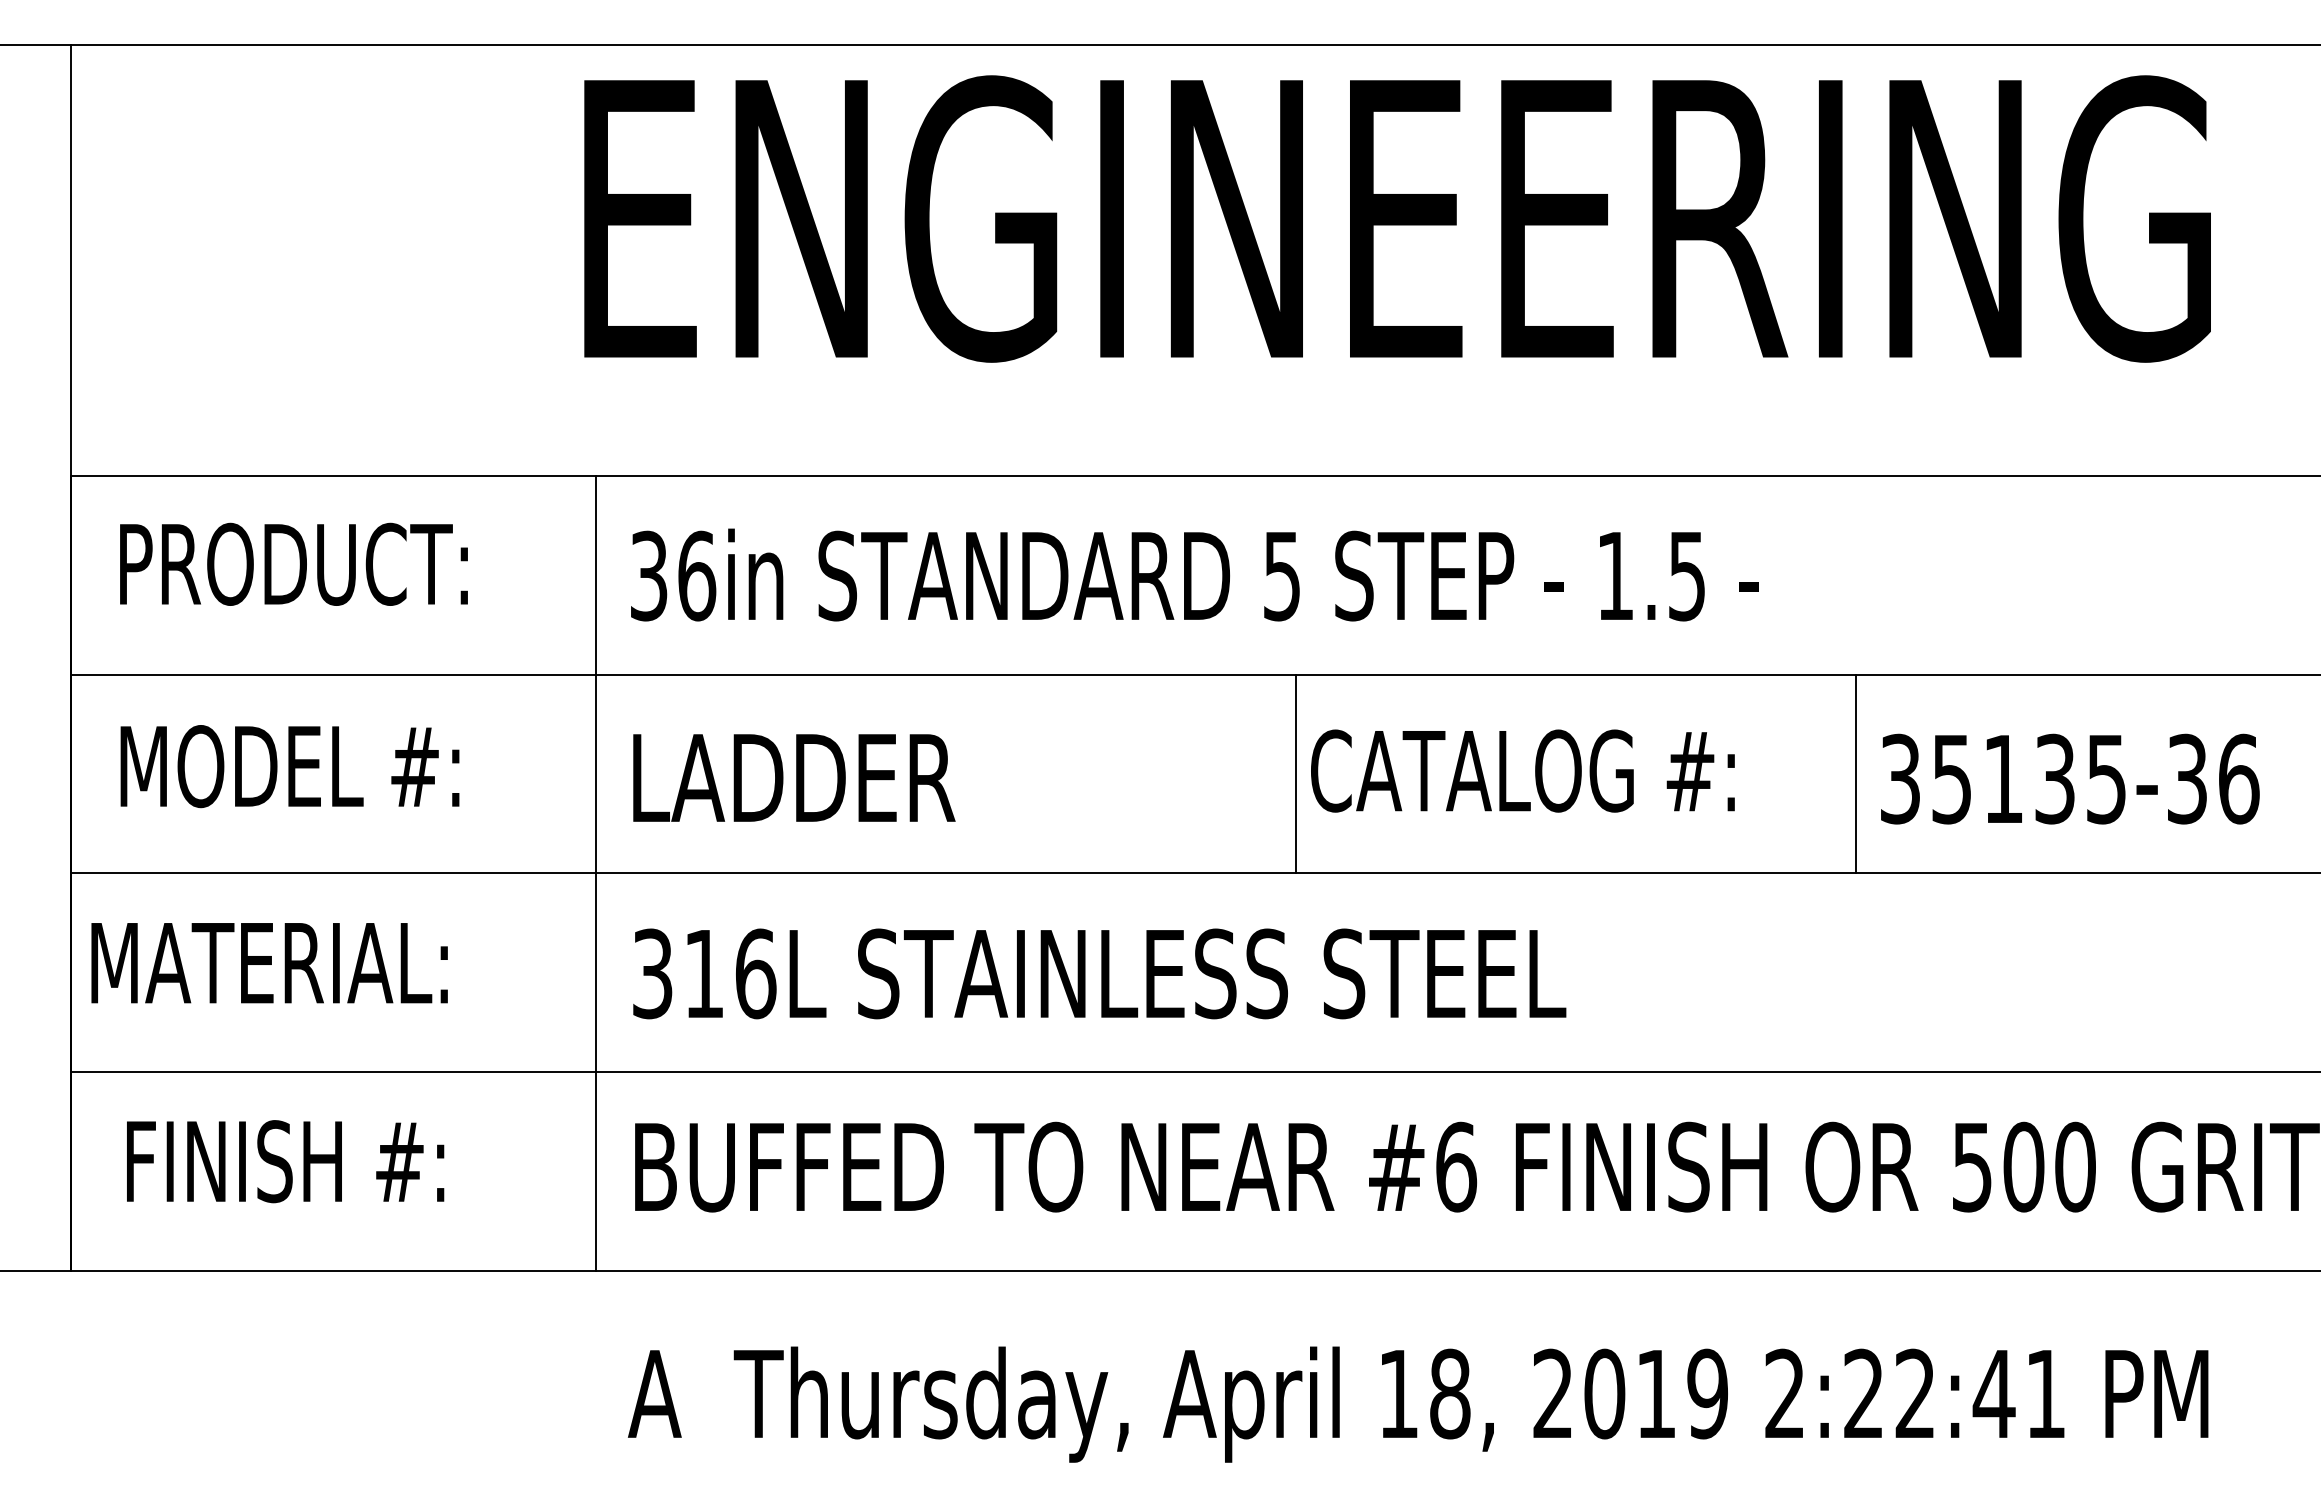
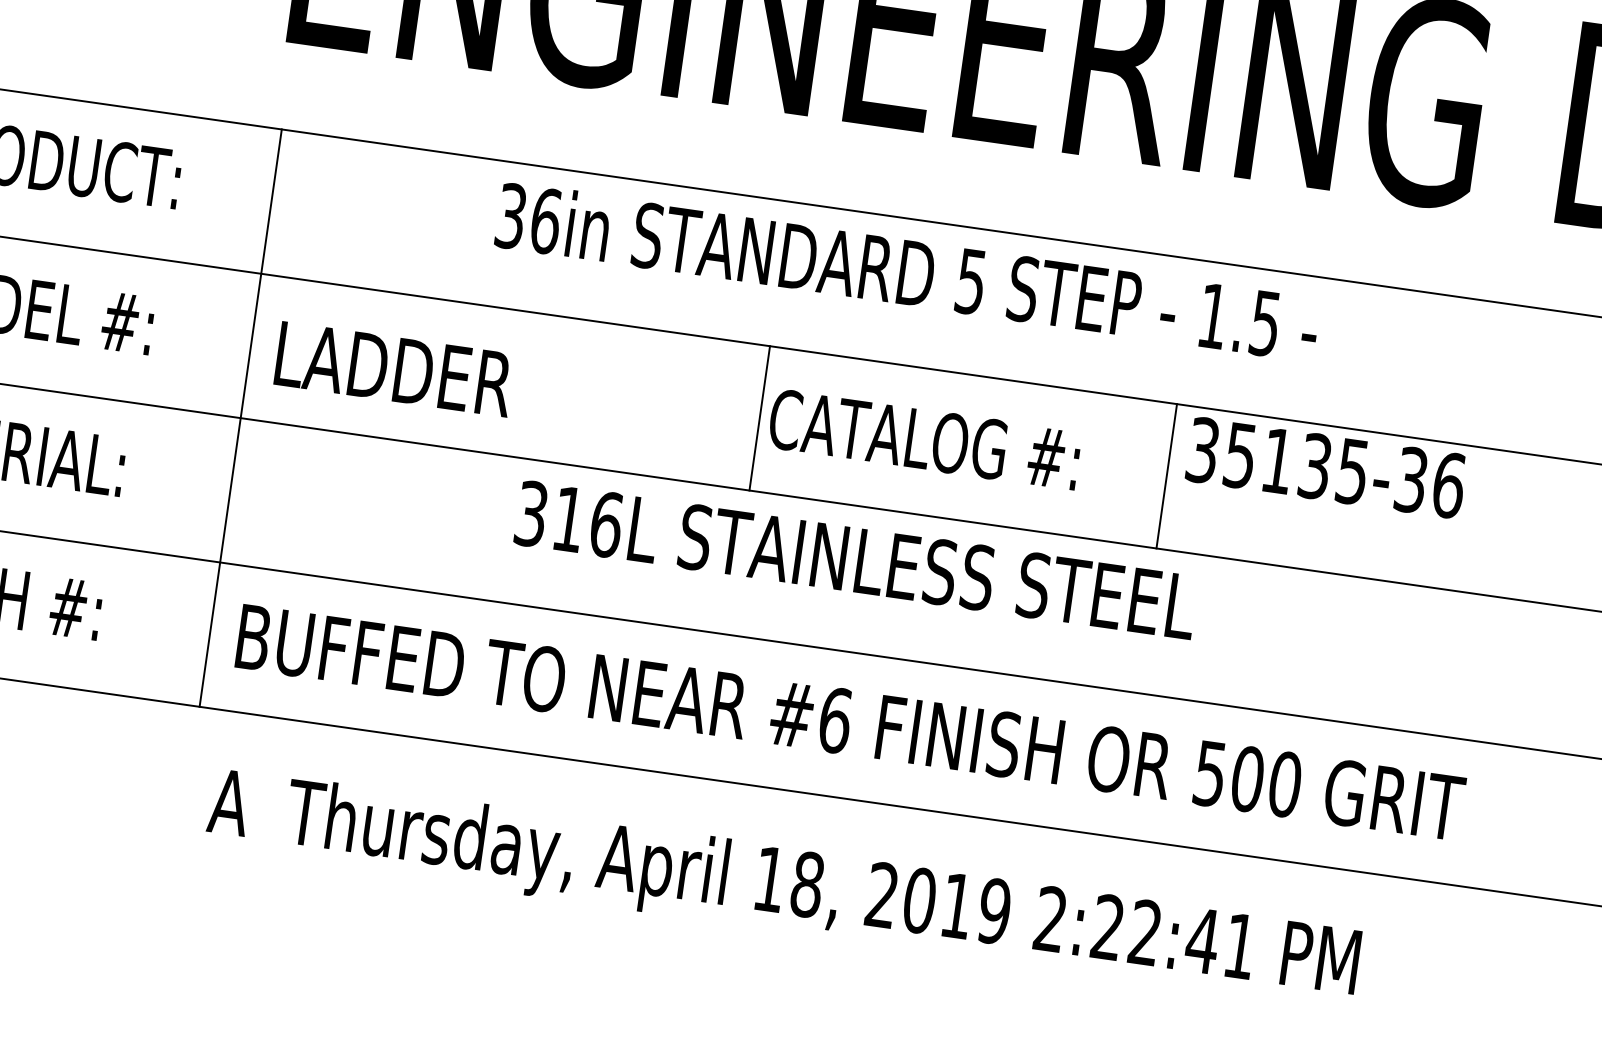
text: (1194, 574) -> (907, 271), moved
text: (2070, 778) -> (1326, 467), moved
text: (1099, 973) -> (856, 559), moved

